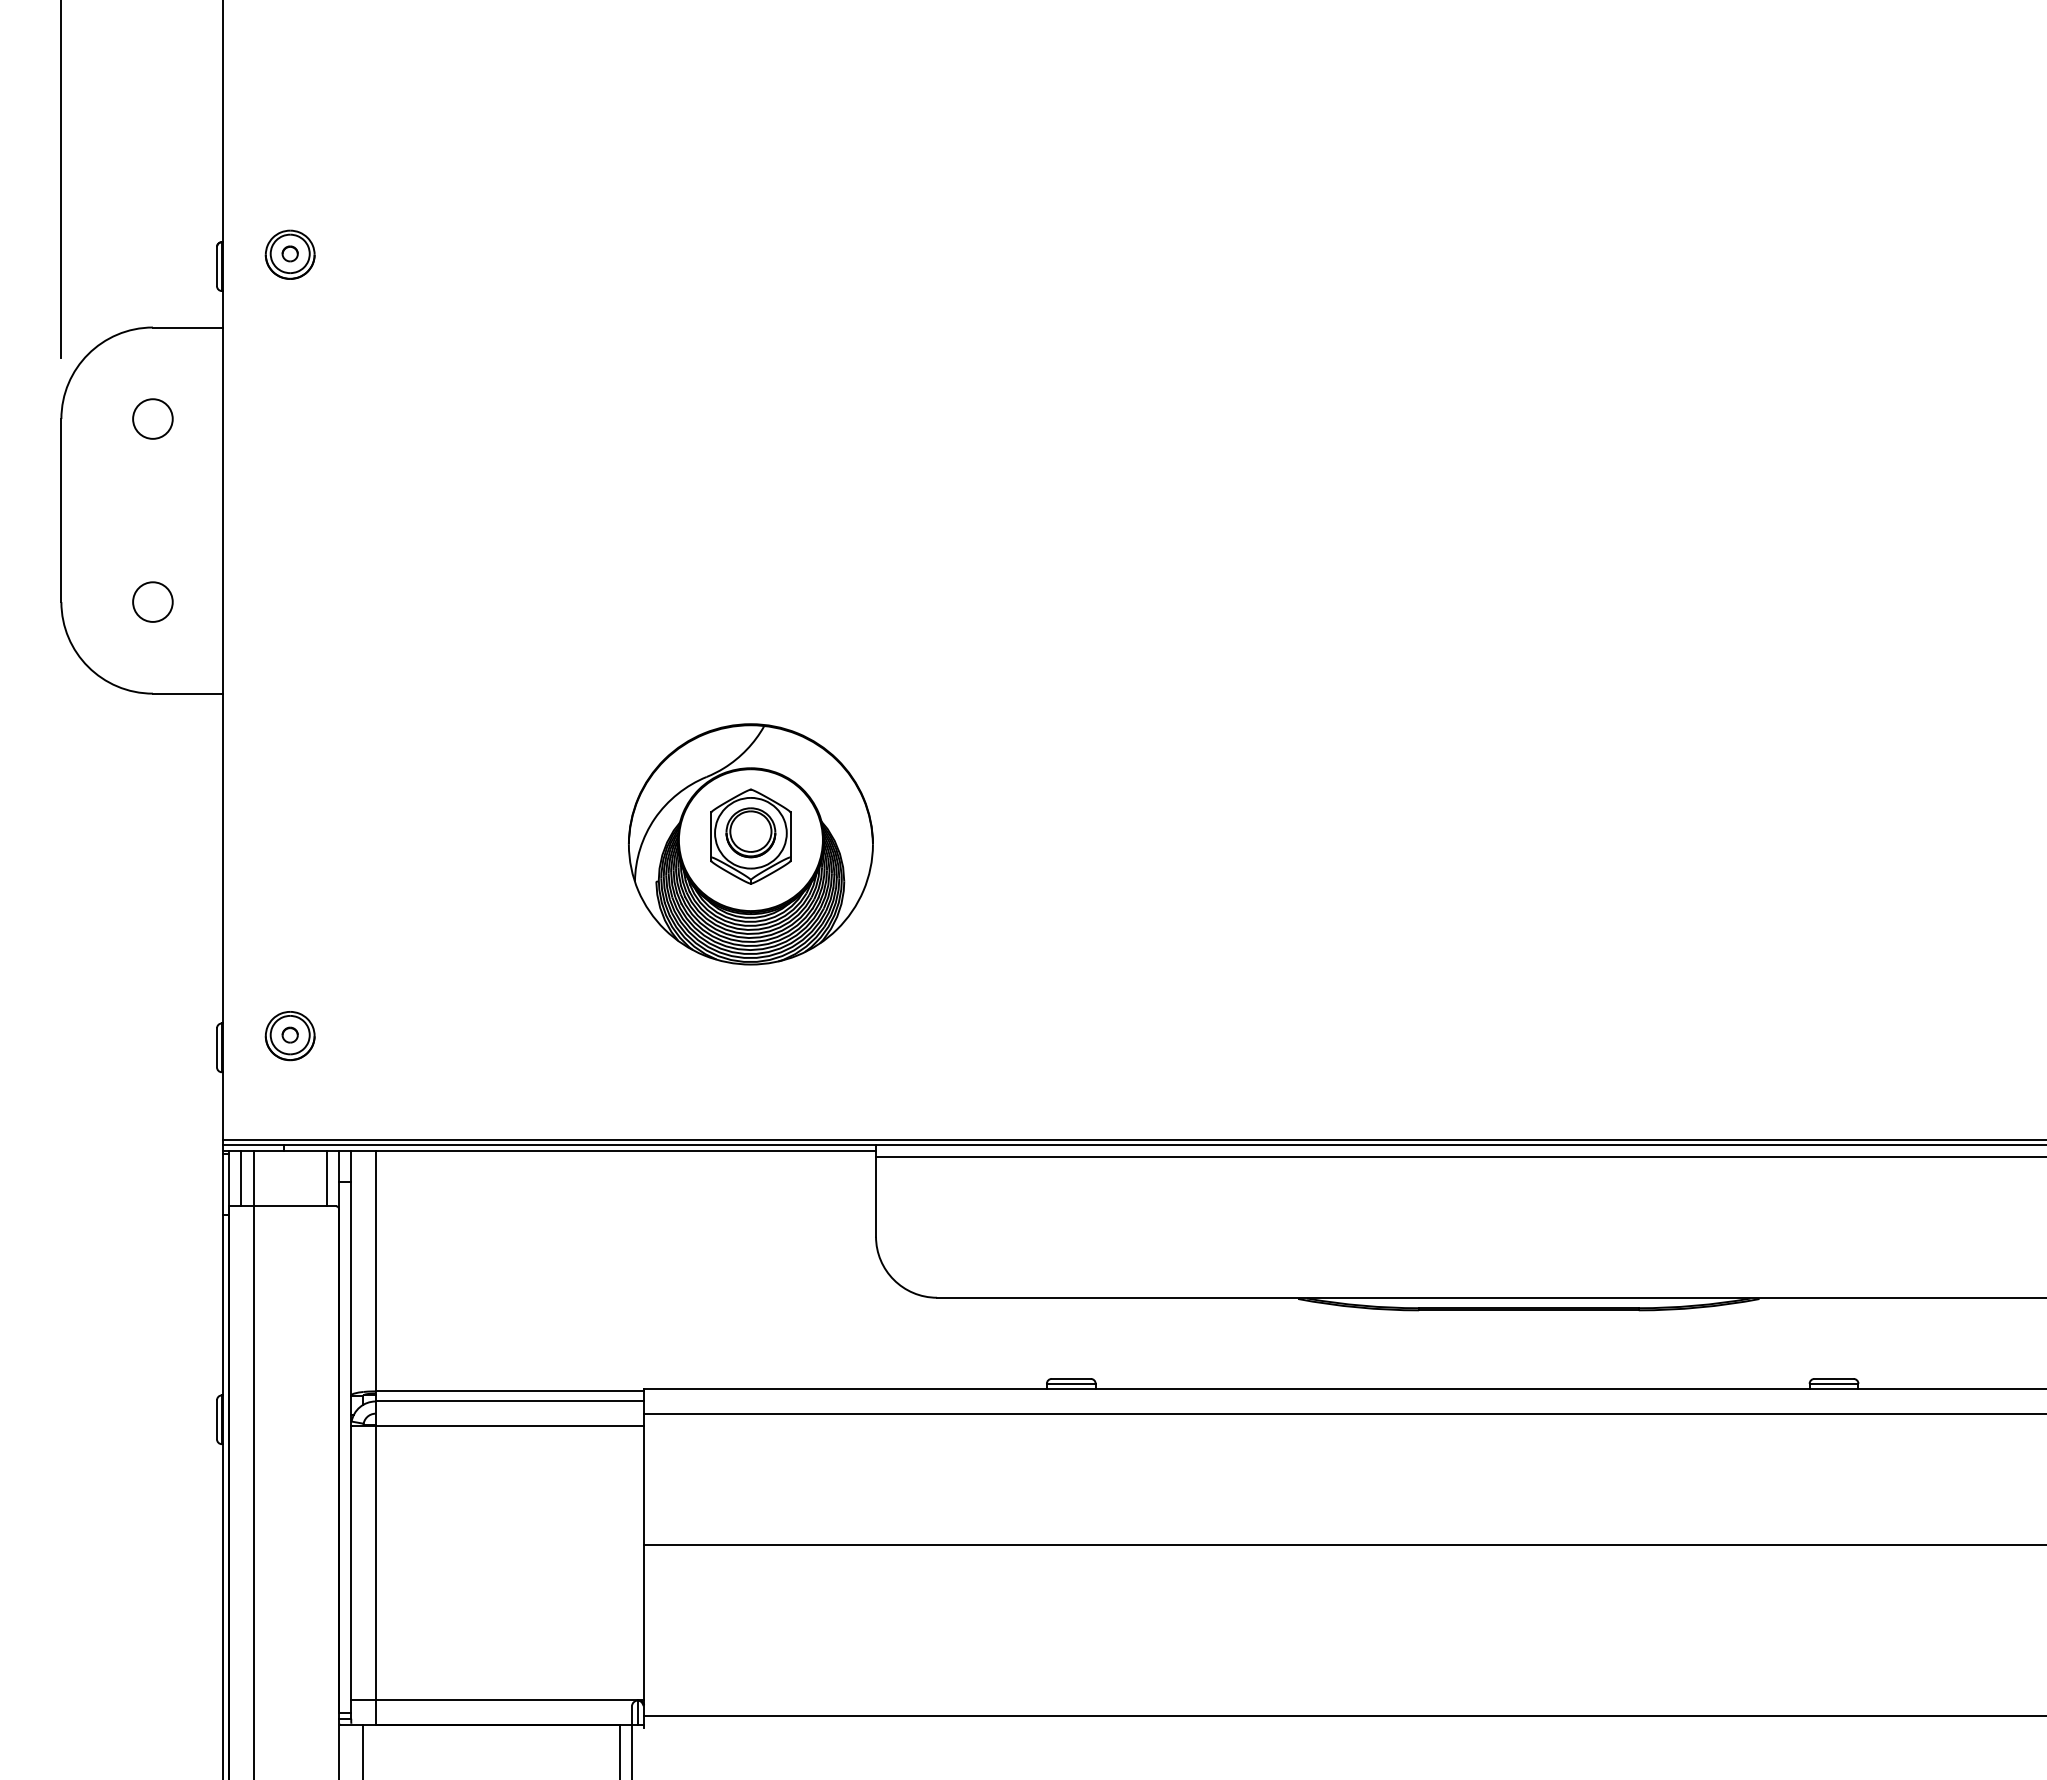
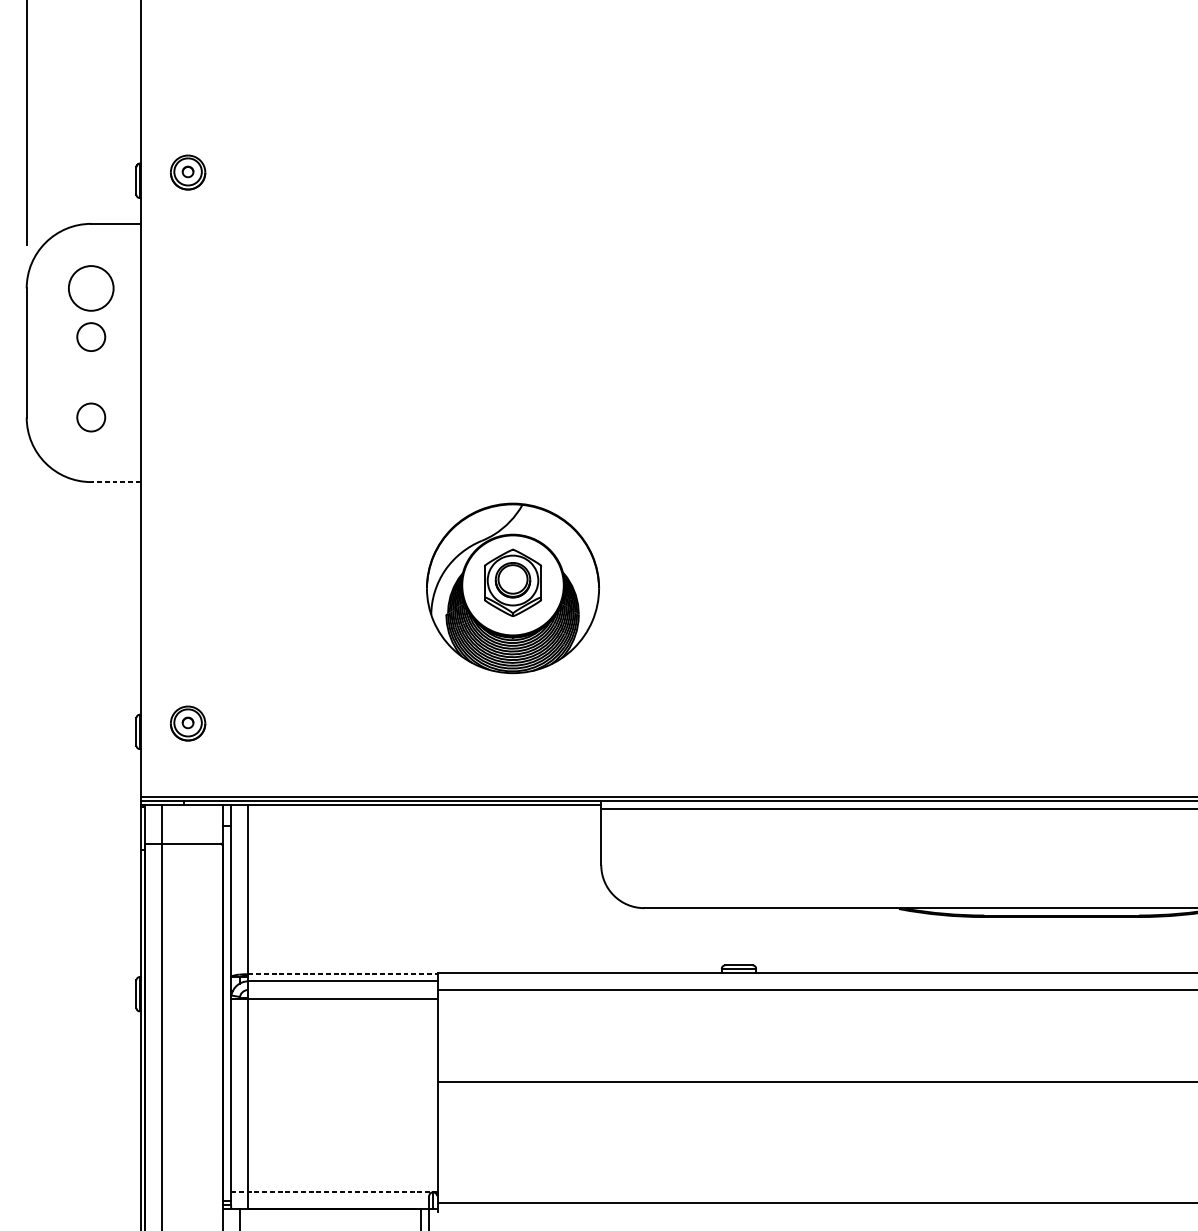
circle: (152, 418) -> (90, 288), size x1.6
circle: (152, 487) -> (90, 336), added
line: (187, 693) -> (115, 481), solid -> dashed
line: (241, 1178) -> (153, 824), removed
line: (326, 1178) -> (213, 824), removed
line: (510, 1391) -> (343, 974), solid -> dashed
line: (498, 1700) -> (334, 1192), solid -> dashed

